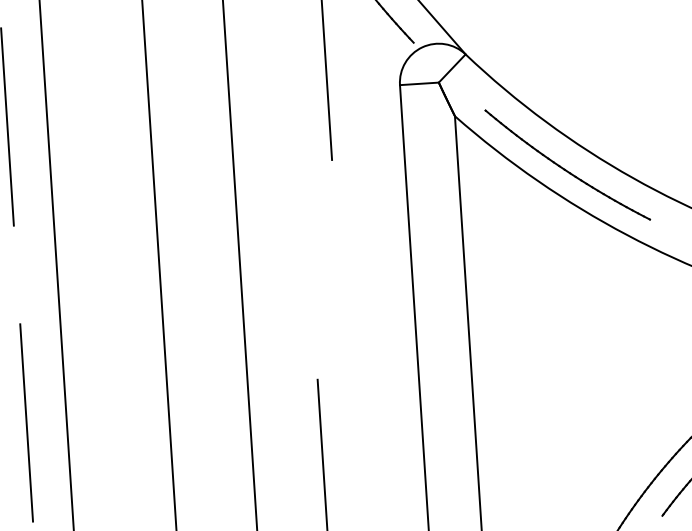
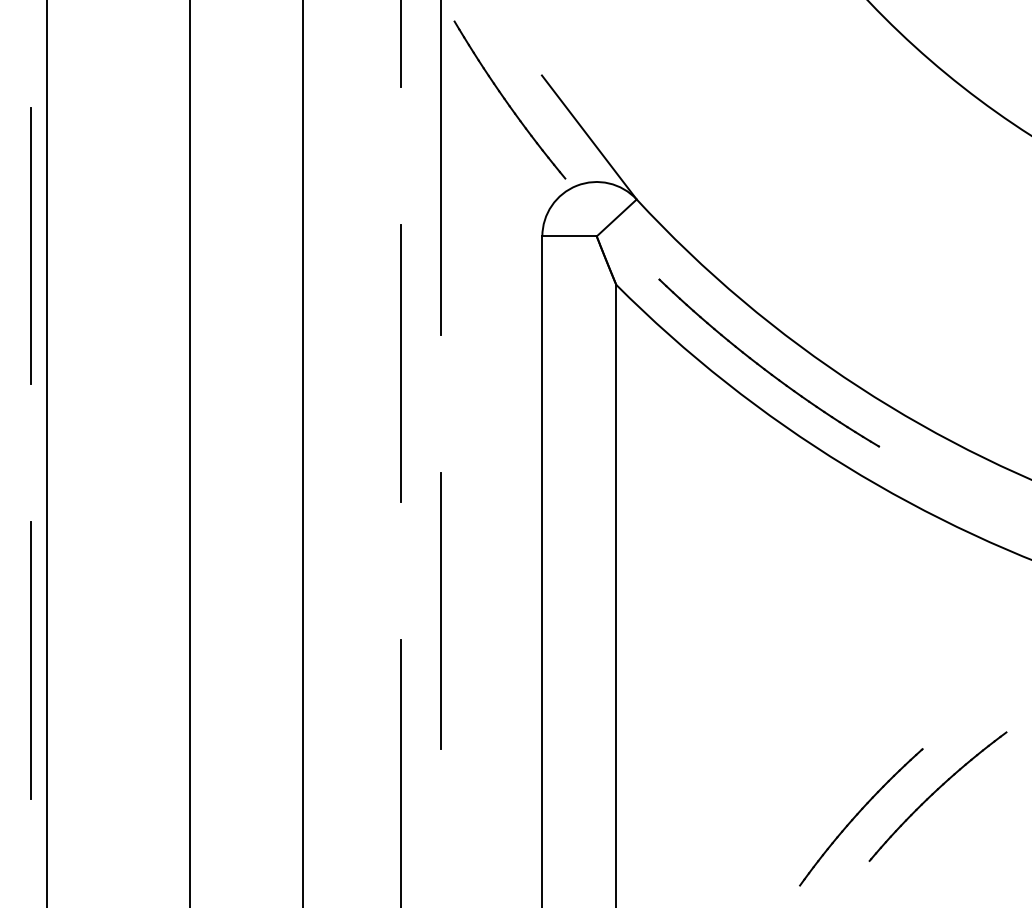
line: (35, 115) -> (30, 245), added
line: (304, 182) -> (400, 363), added
line: (344, 356) -> (440, 610), added
line: (54, 411) -> (30, 660), added

